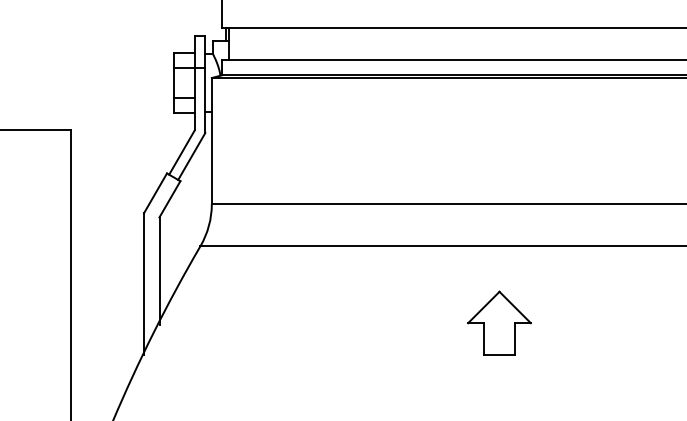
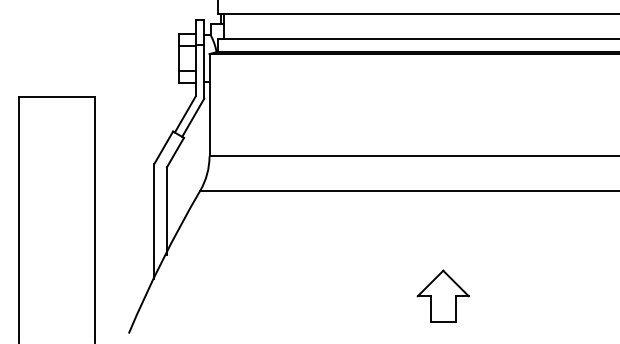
part: (498, 322) -> (442, 295), moved

